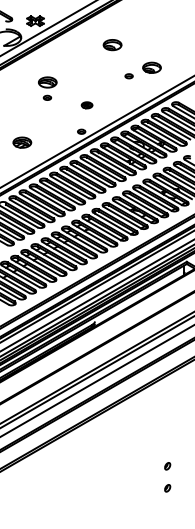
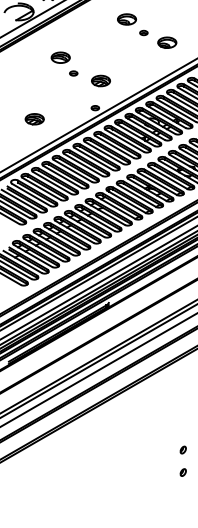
part: (128, 76) -> (143, 33), moved
part: (47, 97) -> (73, 73), moved
part: (86, 105) -> (100, 81), size x1.67

